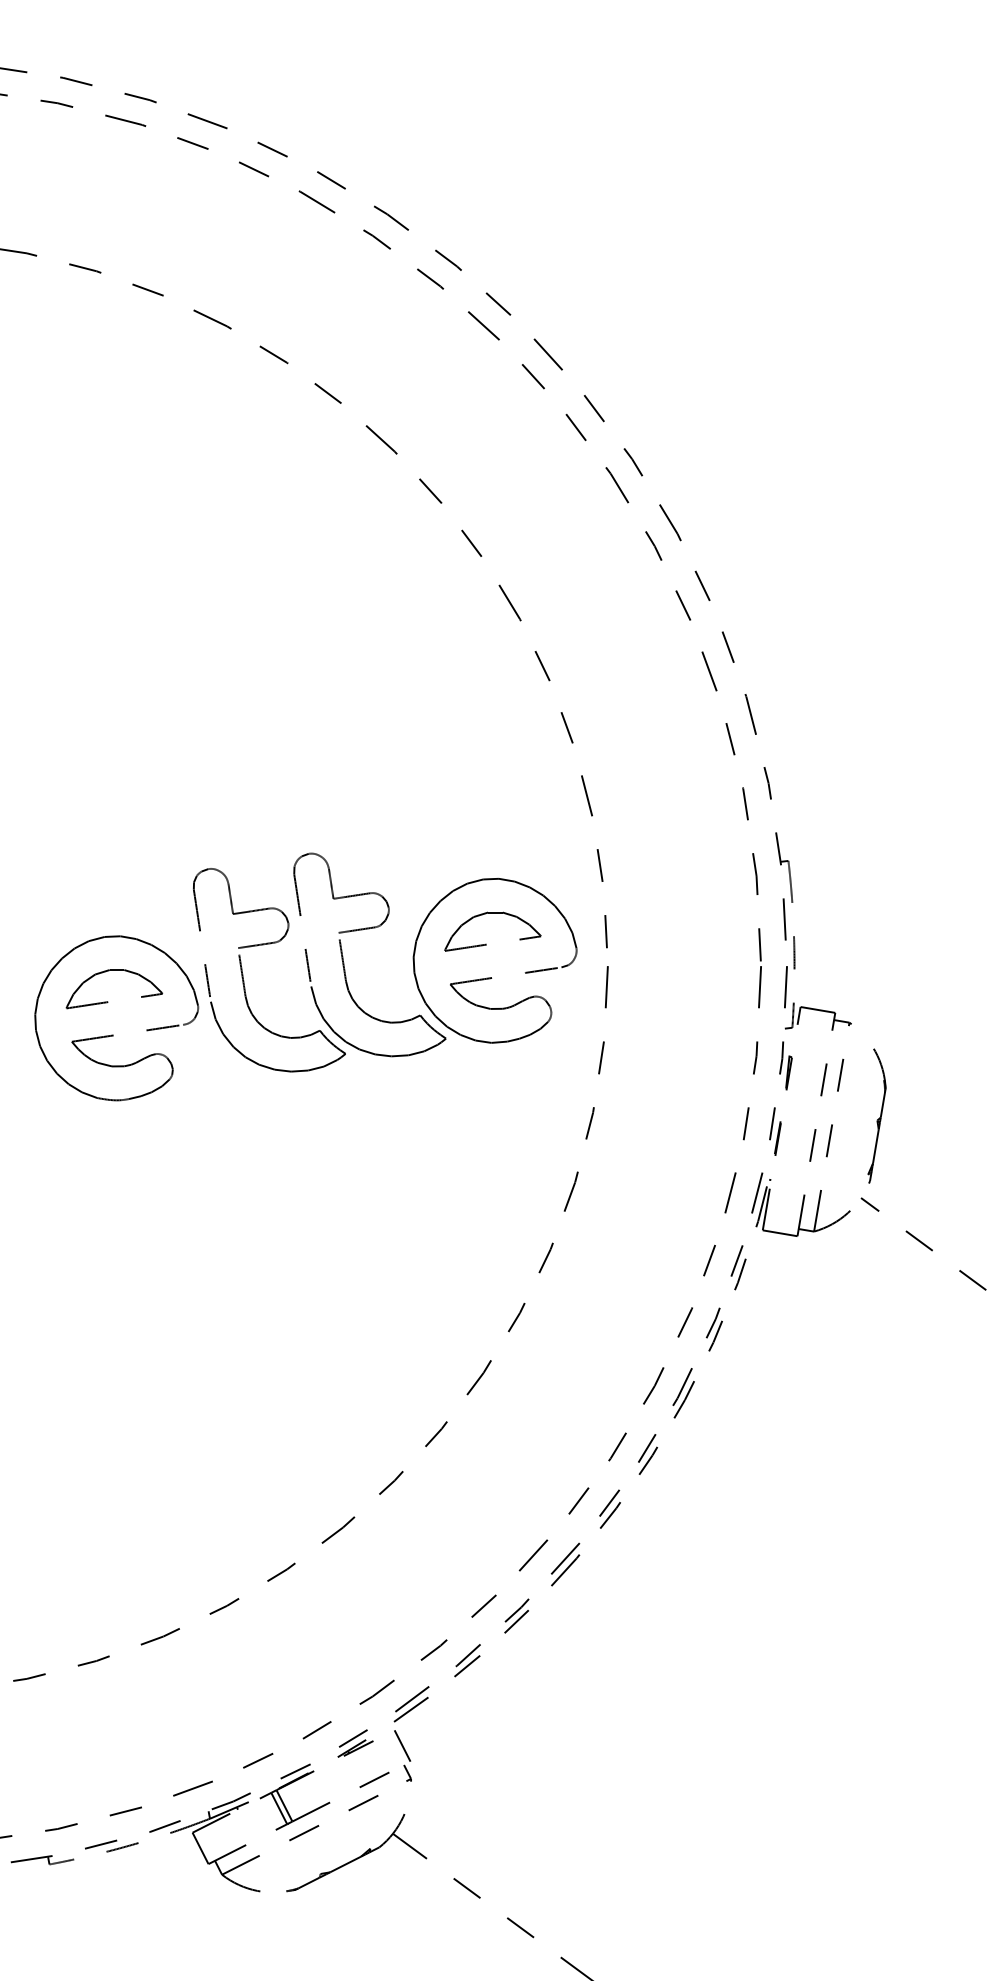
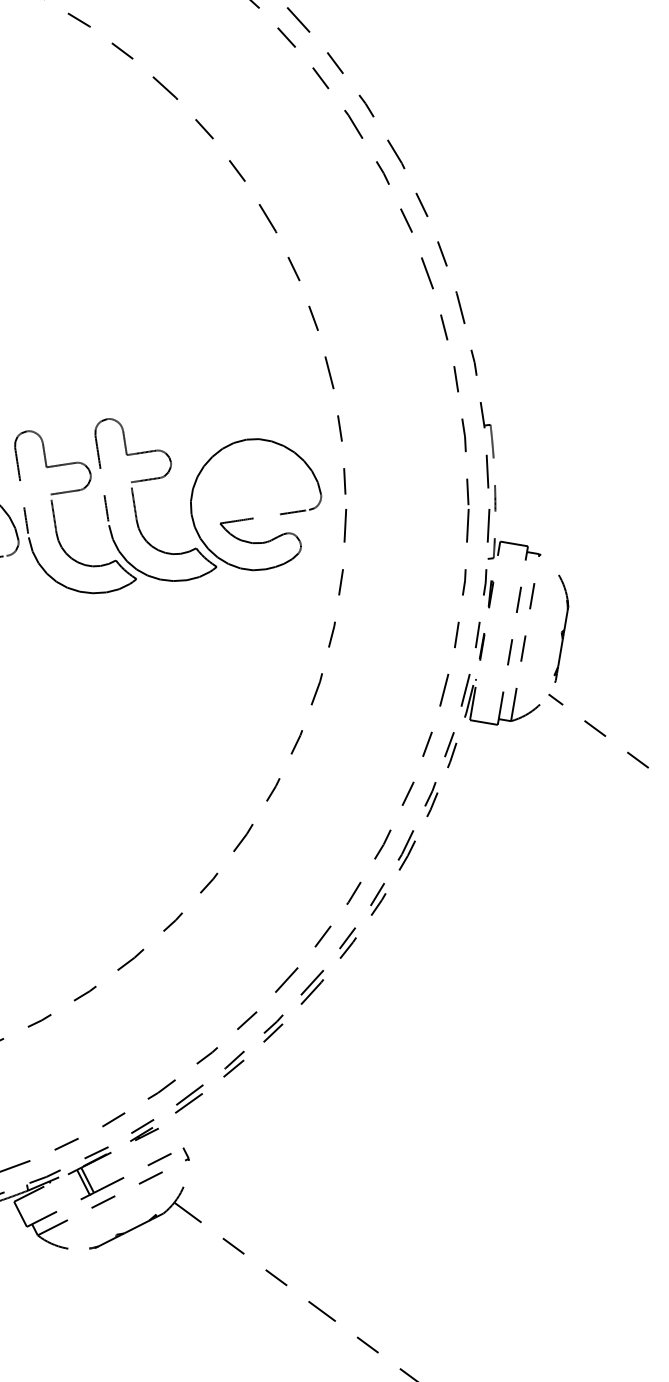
part: (486, 943) -> (249, 490), removed
line: (402, 1745) -> (182, 1132), removed

